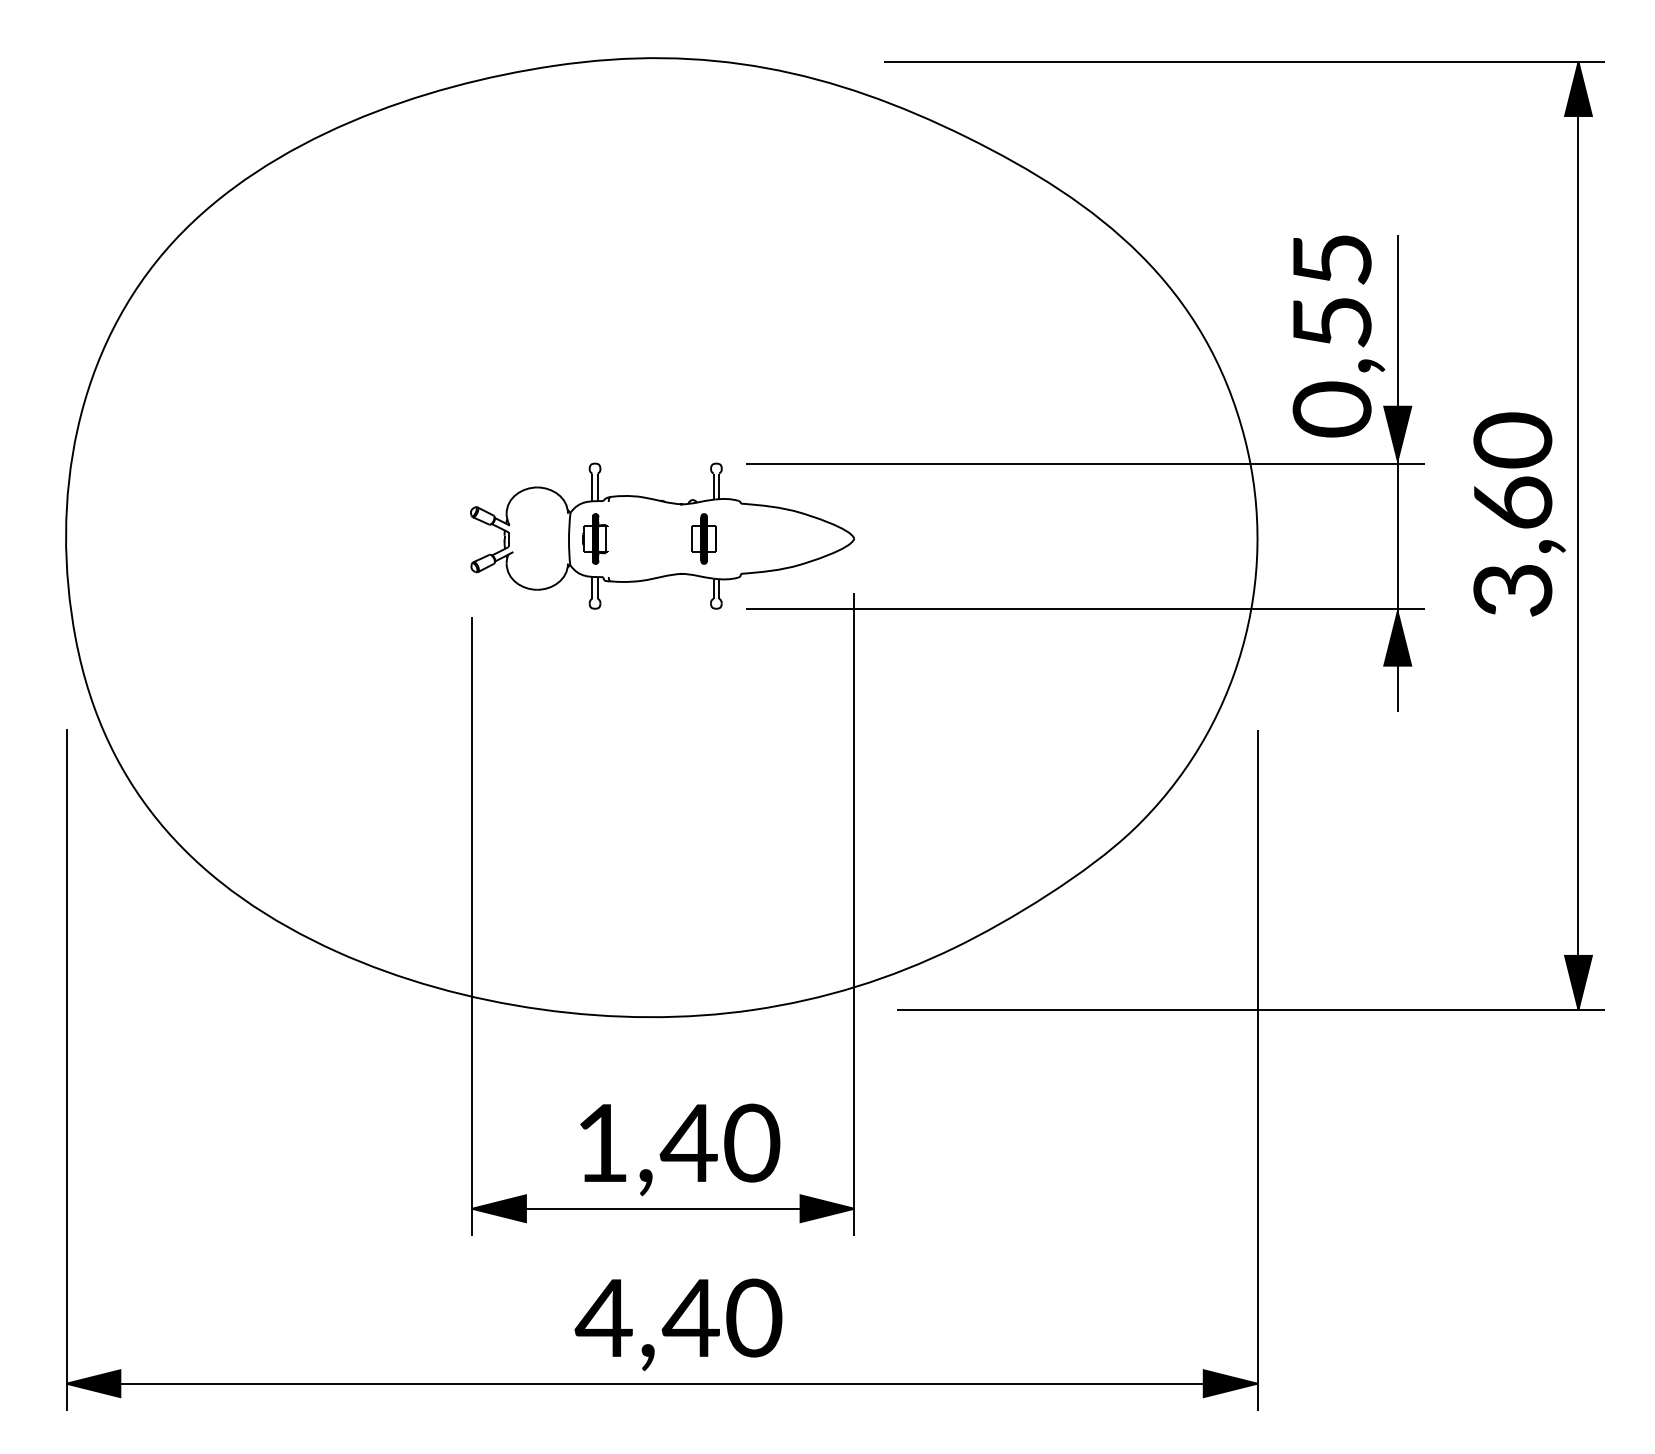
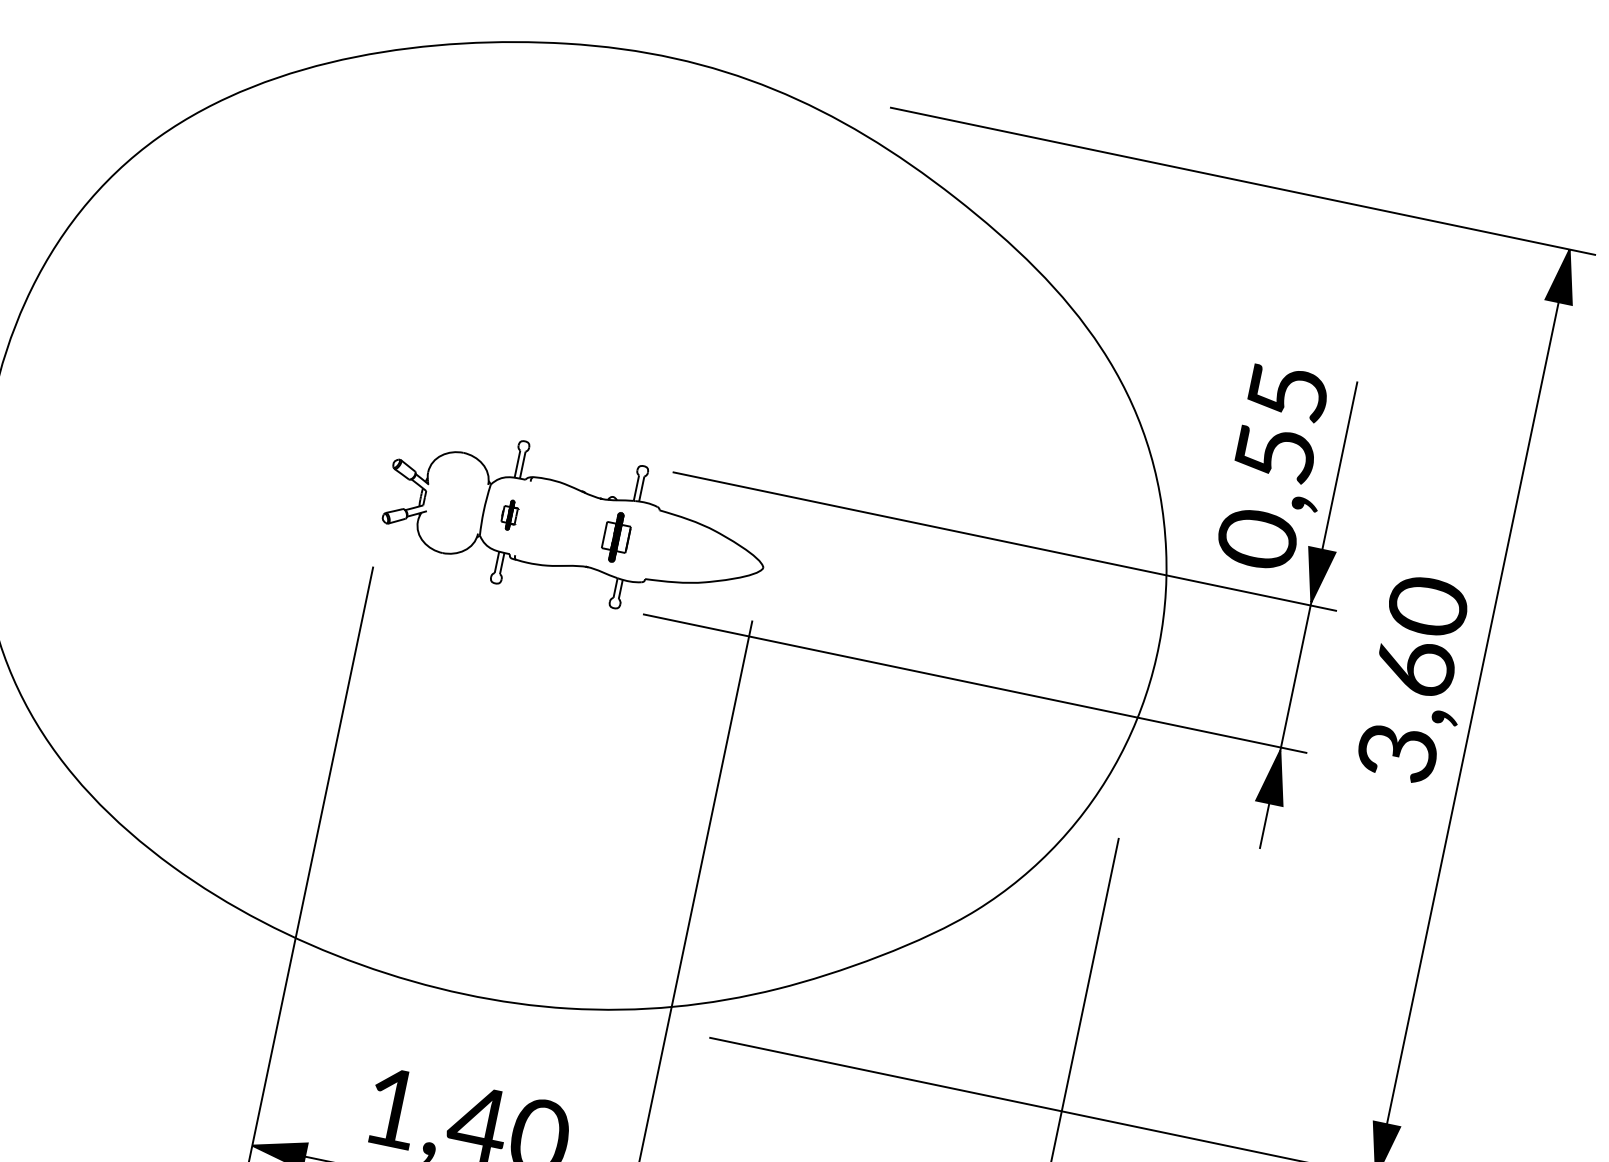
part: (595, 538) -> (510, 514), size x0.6

